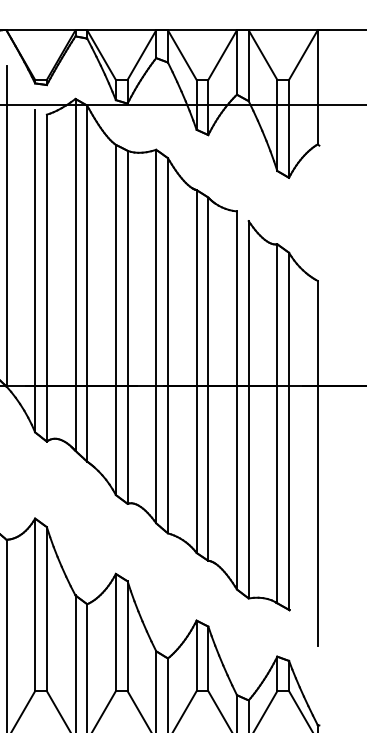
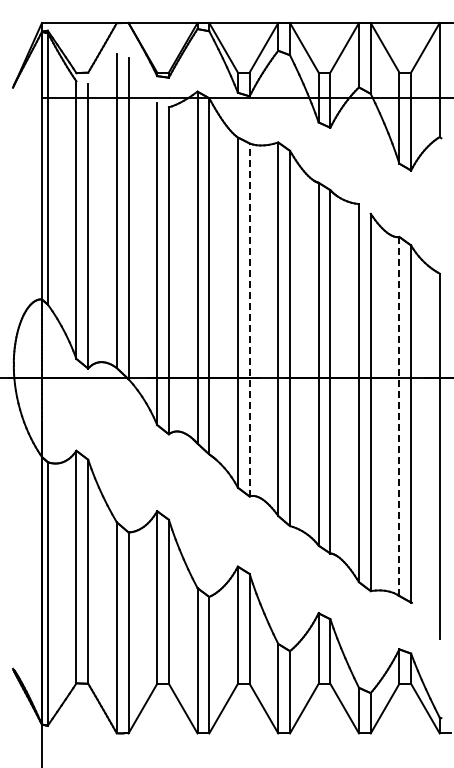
line: (127, 326) -> (249, 319), solid -> dashed
line: (277, 422) -> (399, 415), solid -> dashed

